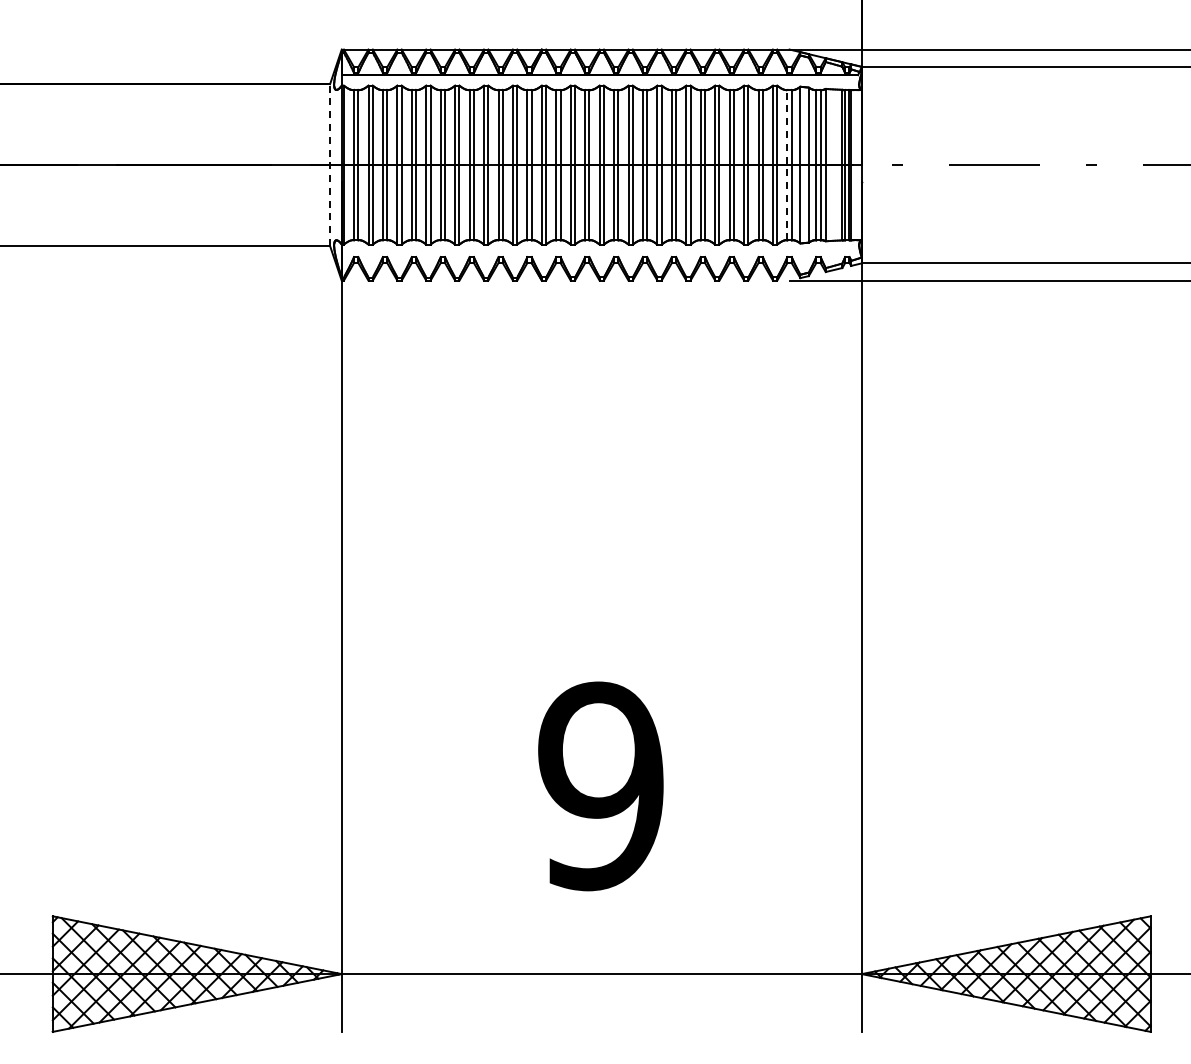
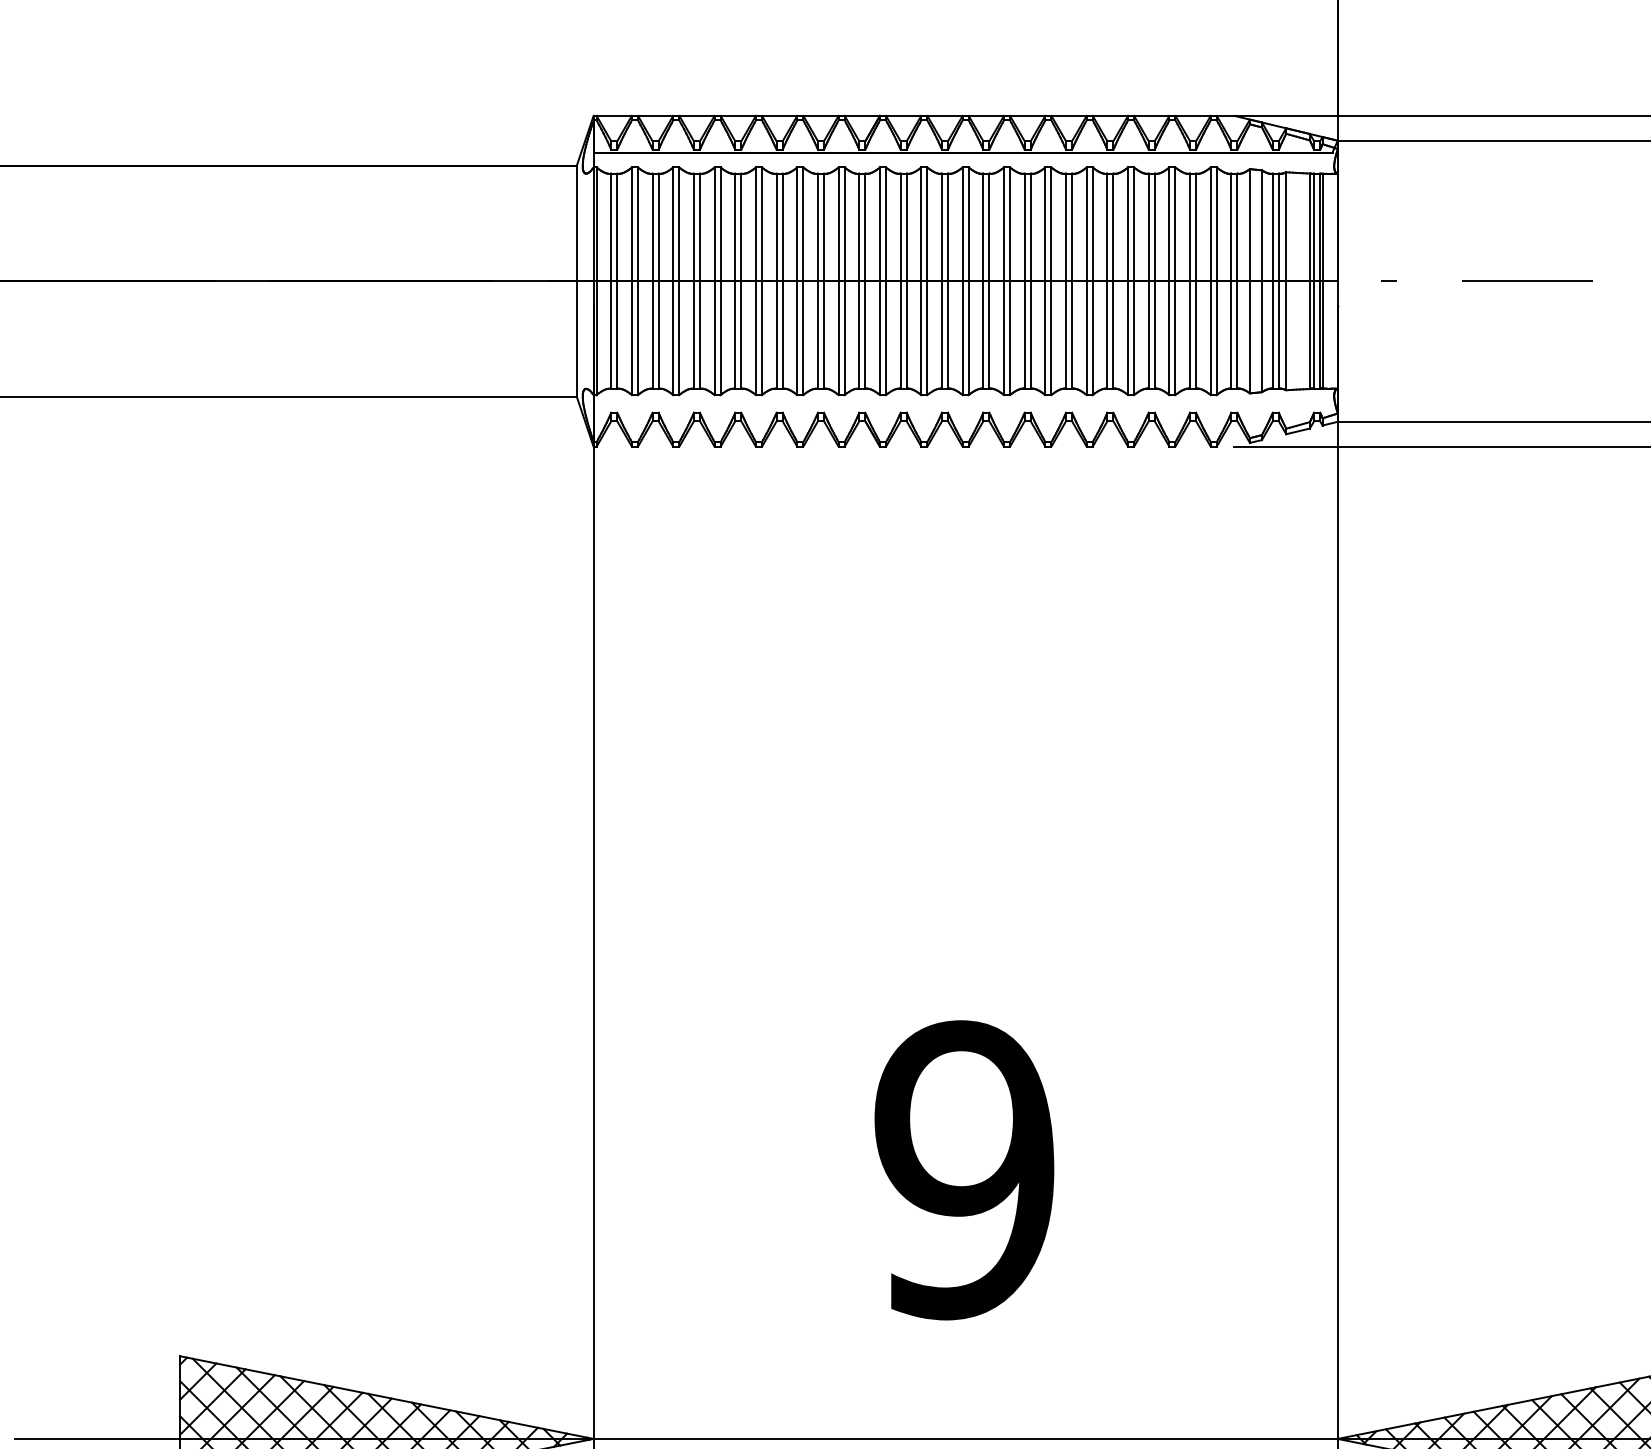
line: (787, 164) -> (1231, 280), dashed -> solid
line: (330, 165) -> (577, 281), dashed -> solid

